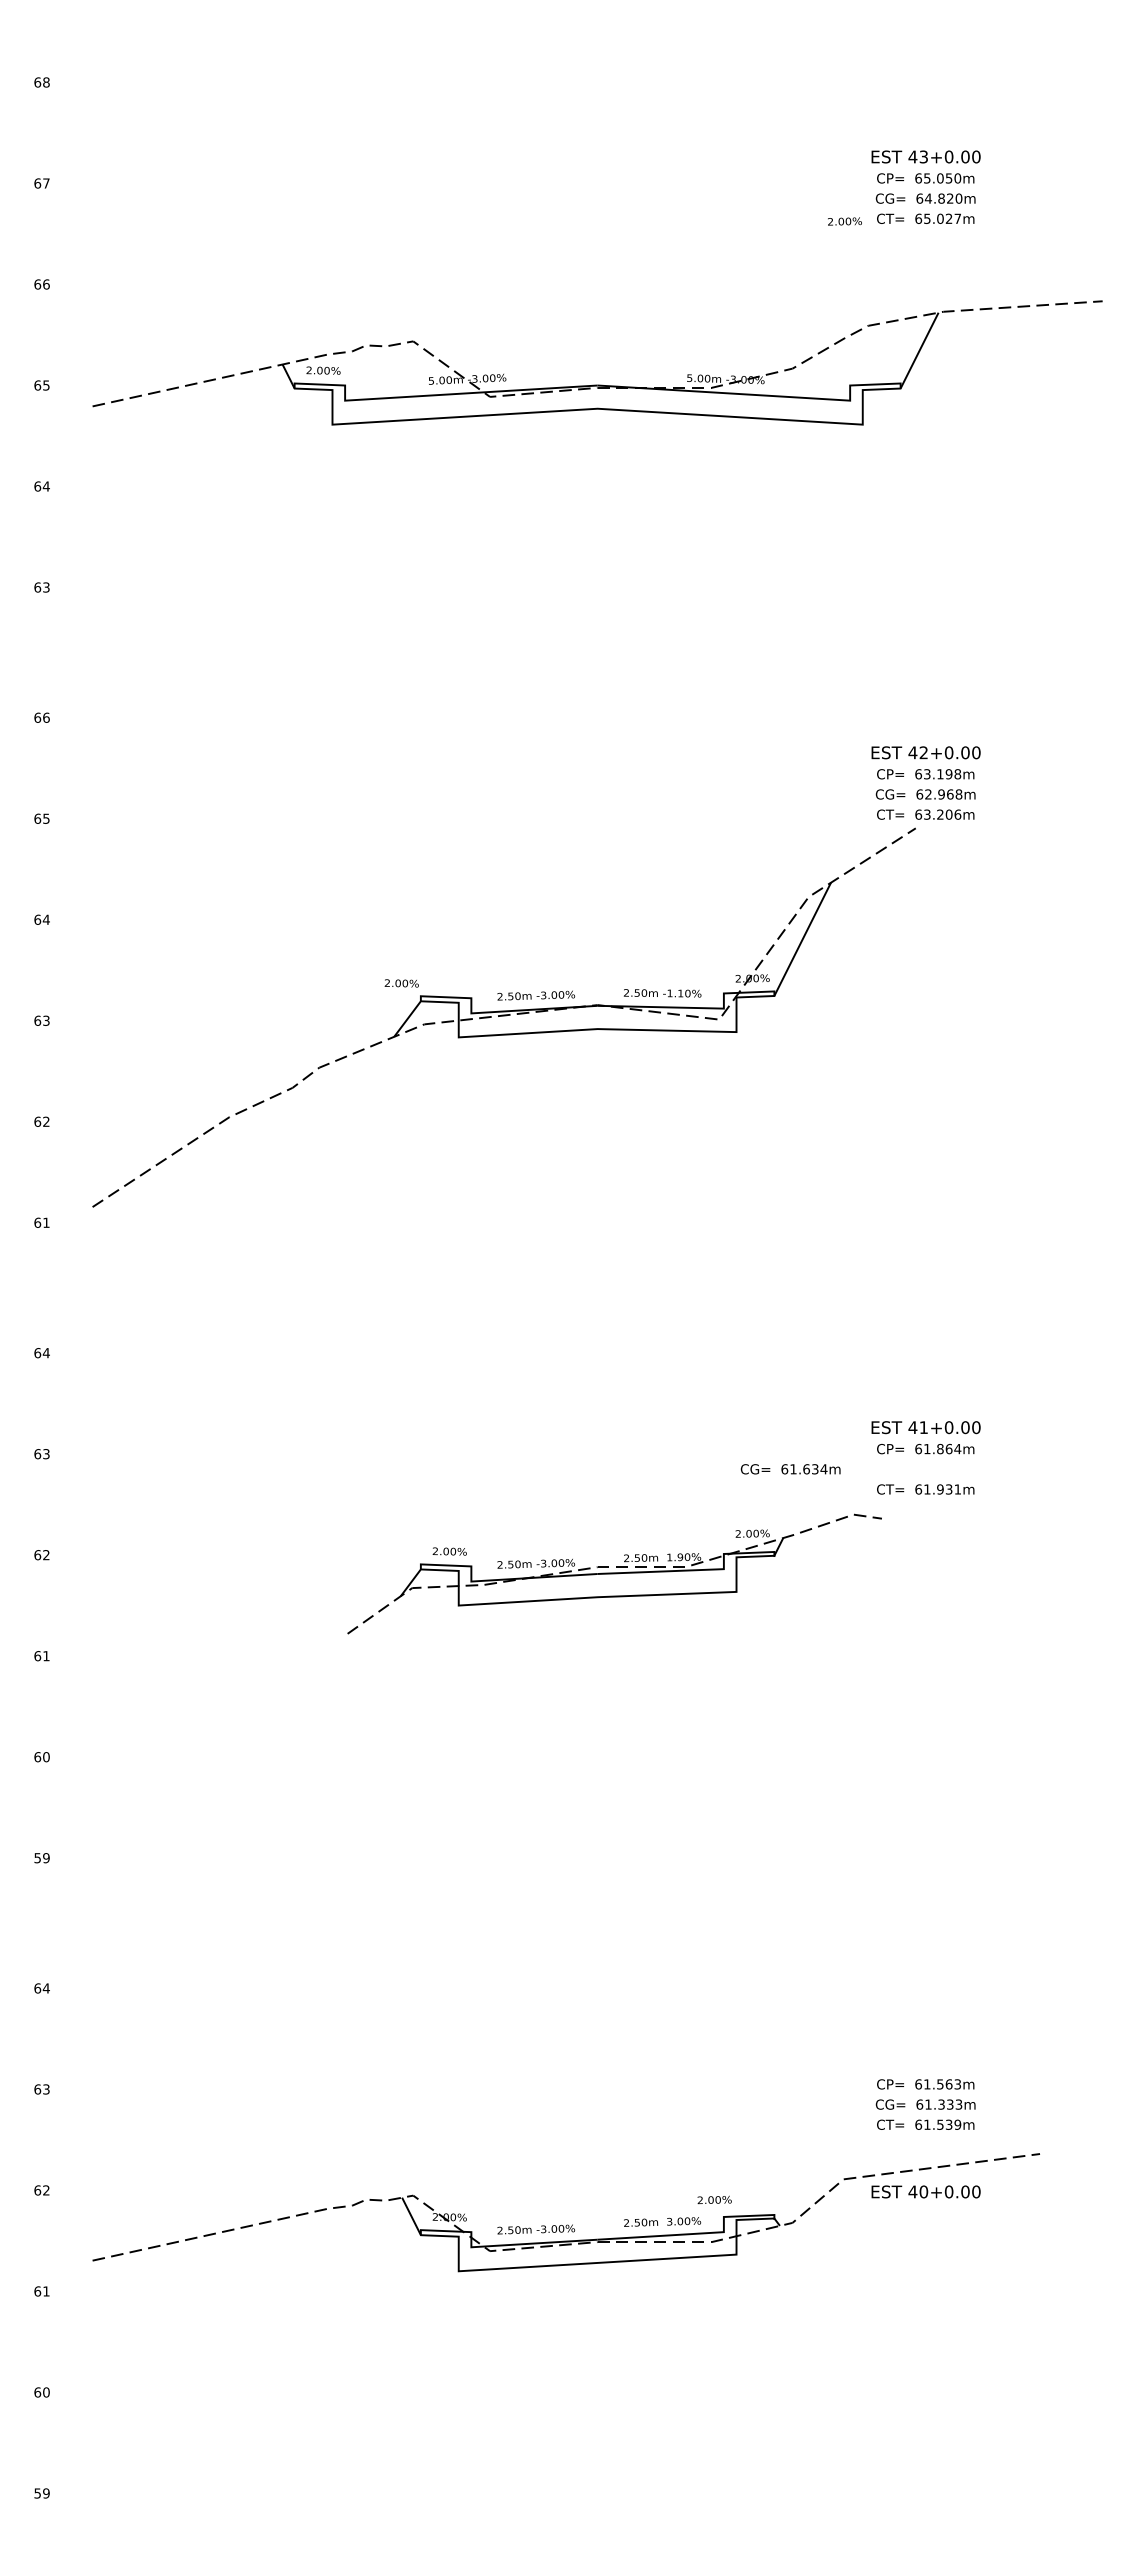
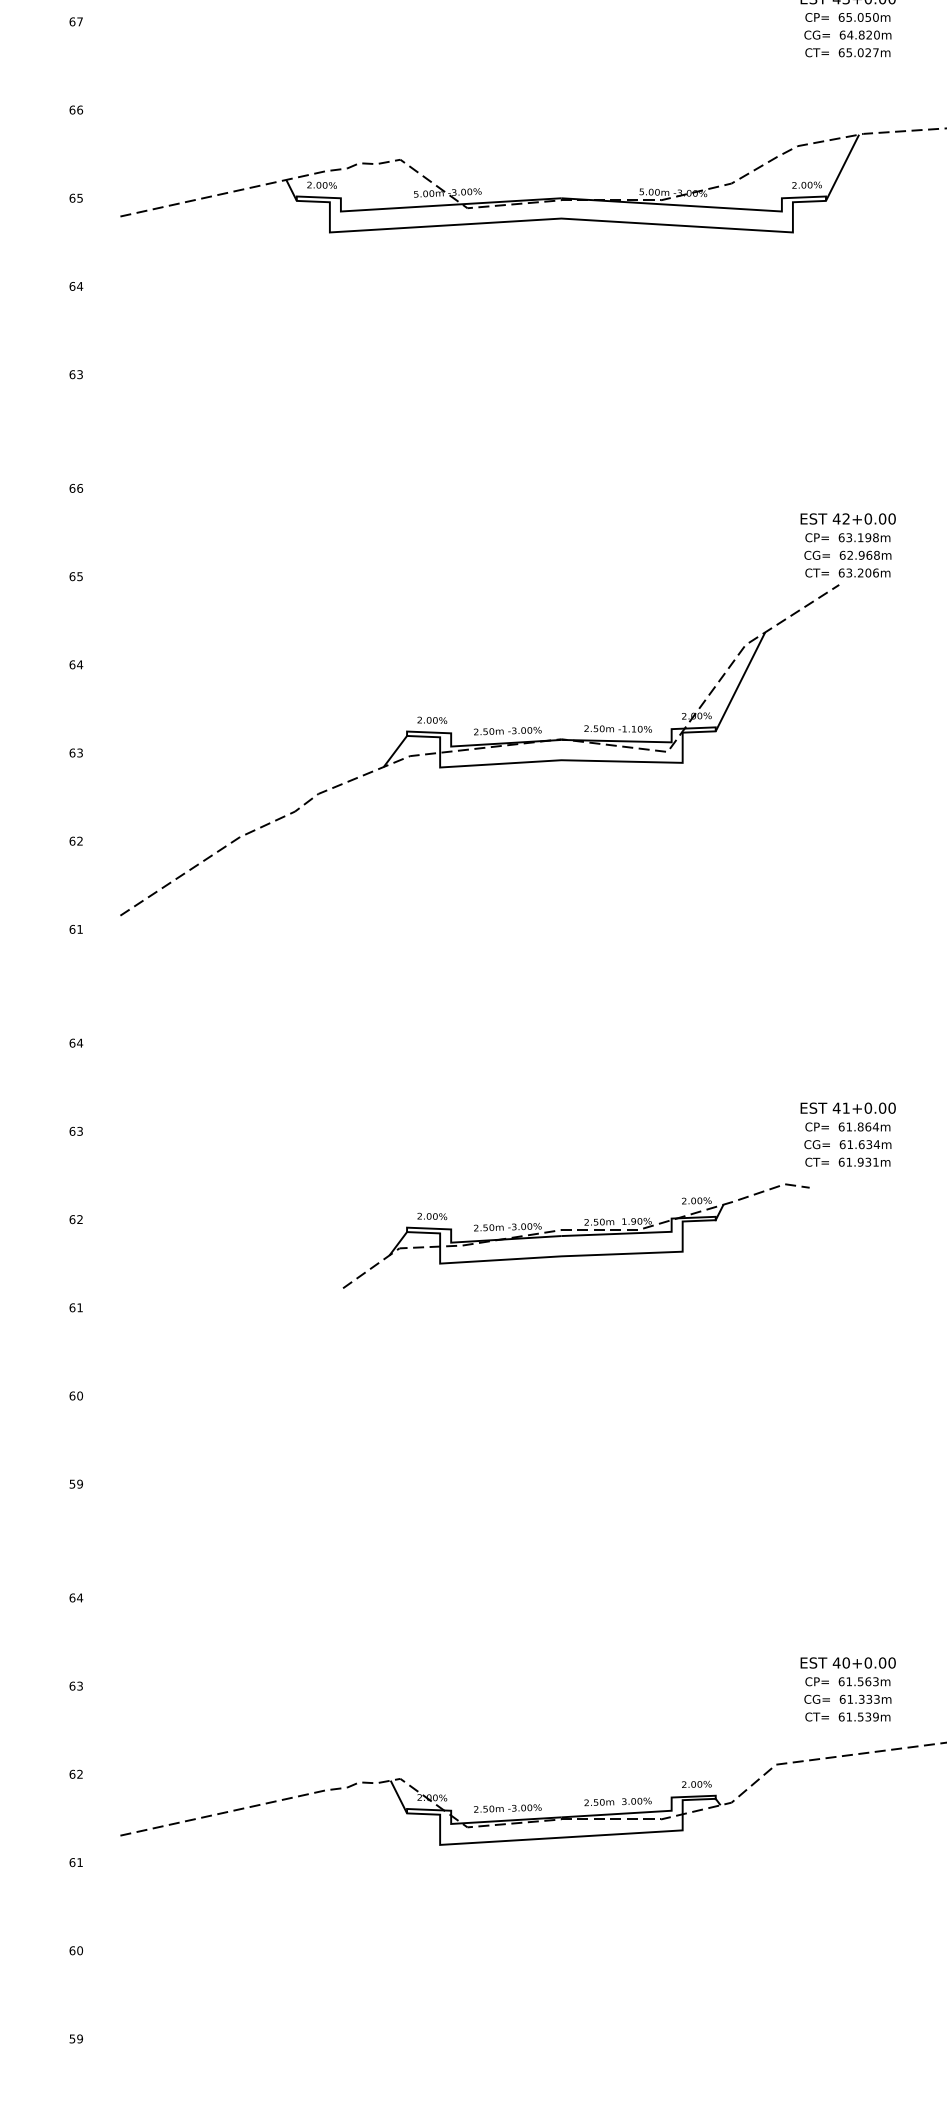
text: (844, 221) -> (806, 185), moved
text: (401, 983) -> (432, 720), moved
text: (790, 1469) -> (847, 1144), moved
text: (925, 2191) -> (847, 1662), moved
text: (714, 2199) -> (696, 1783), moved

